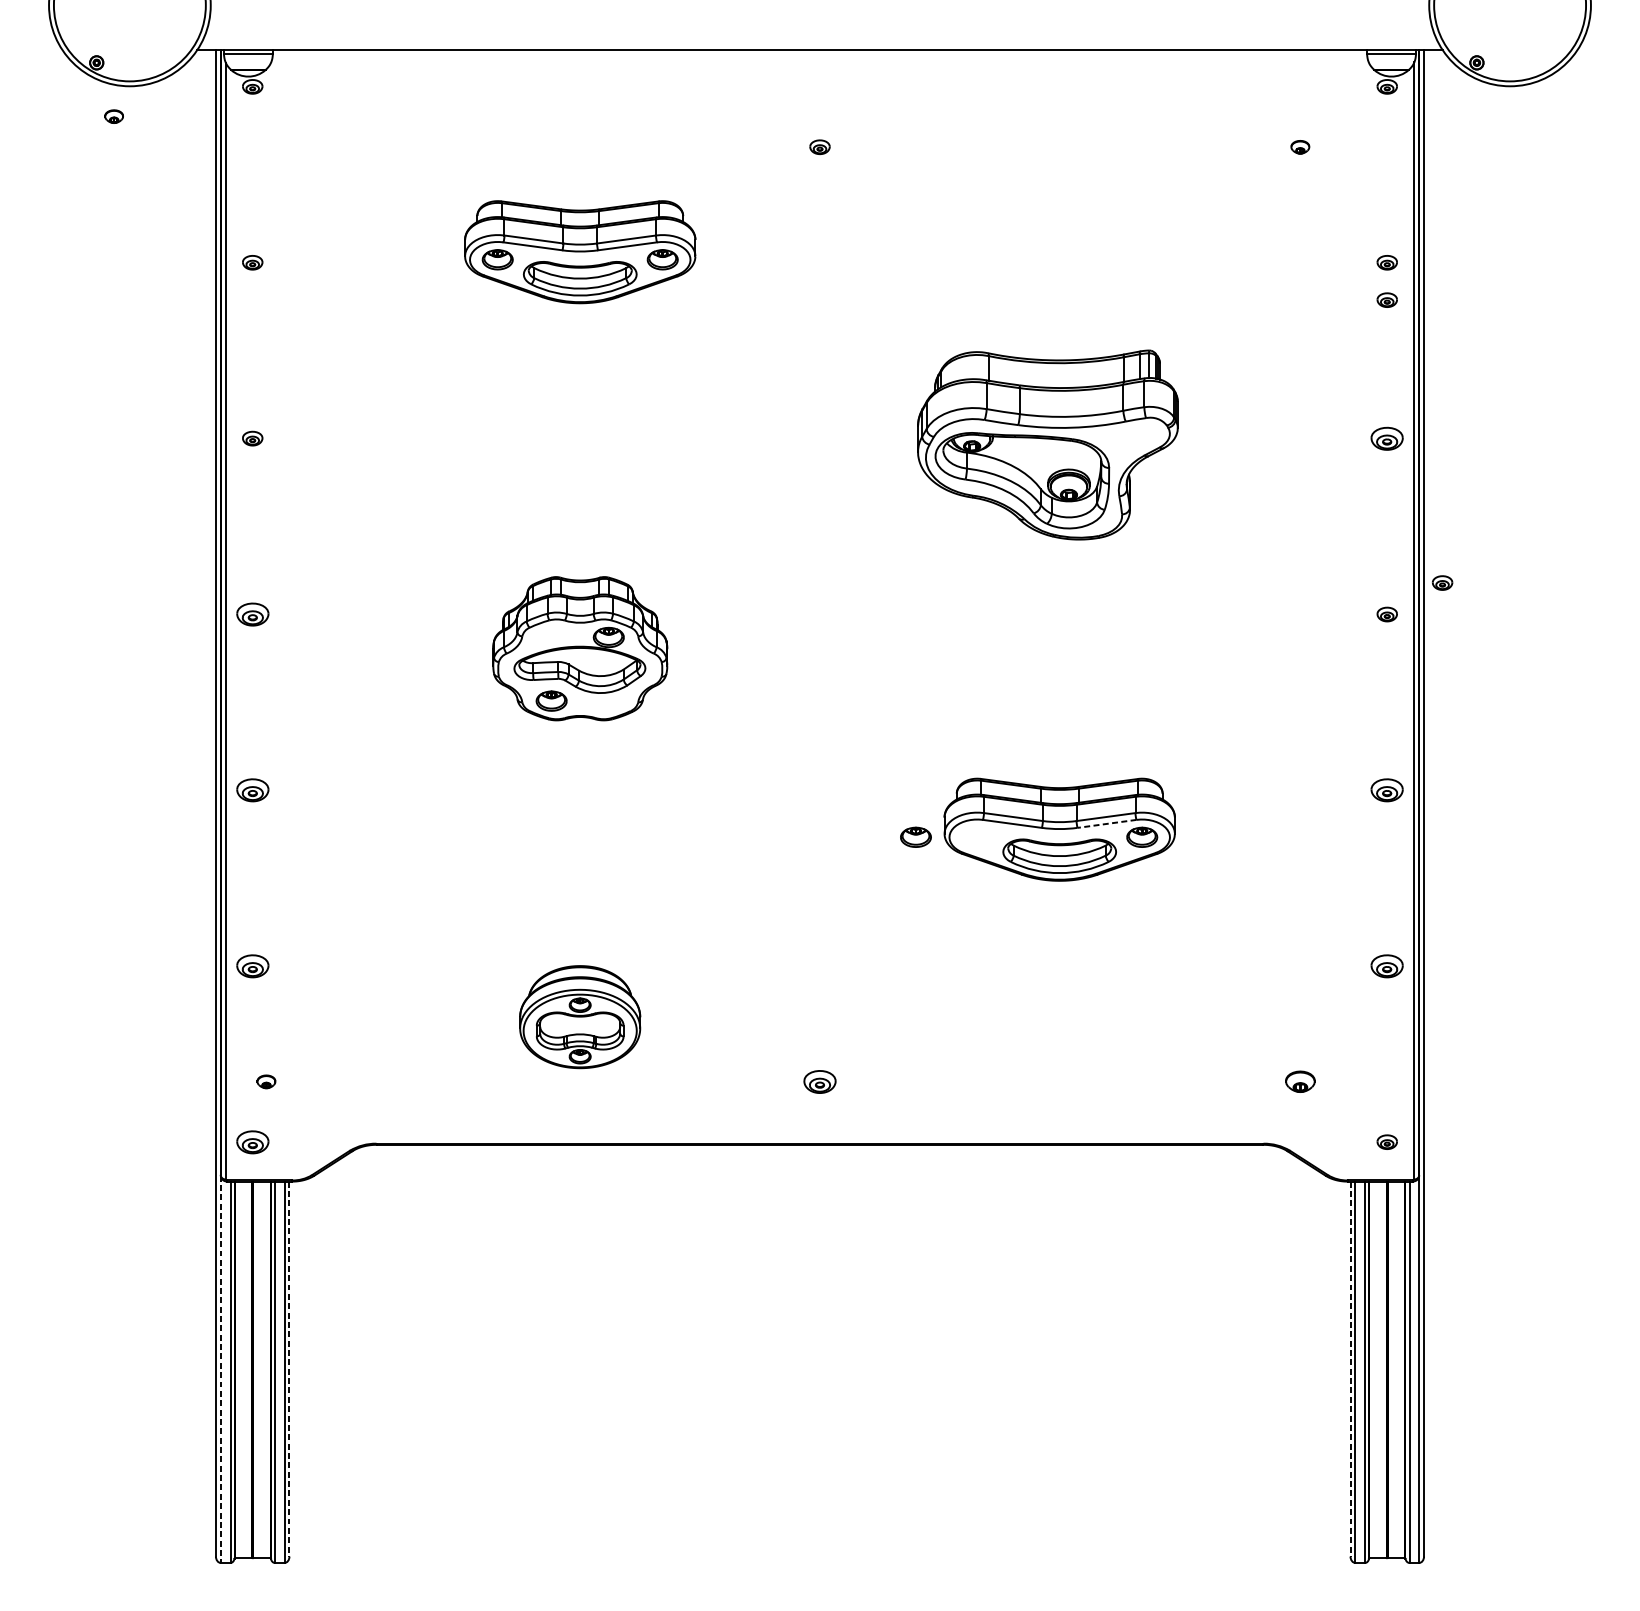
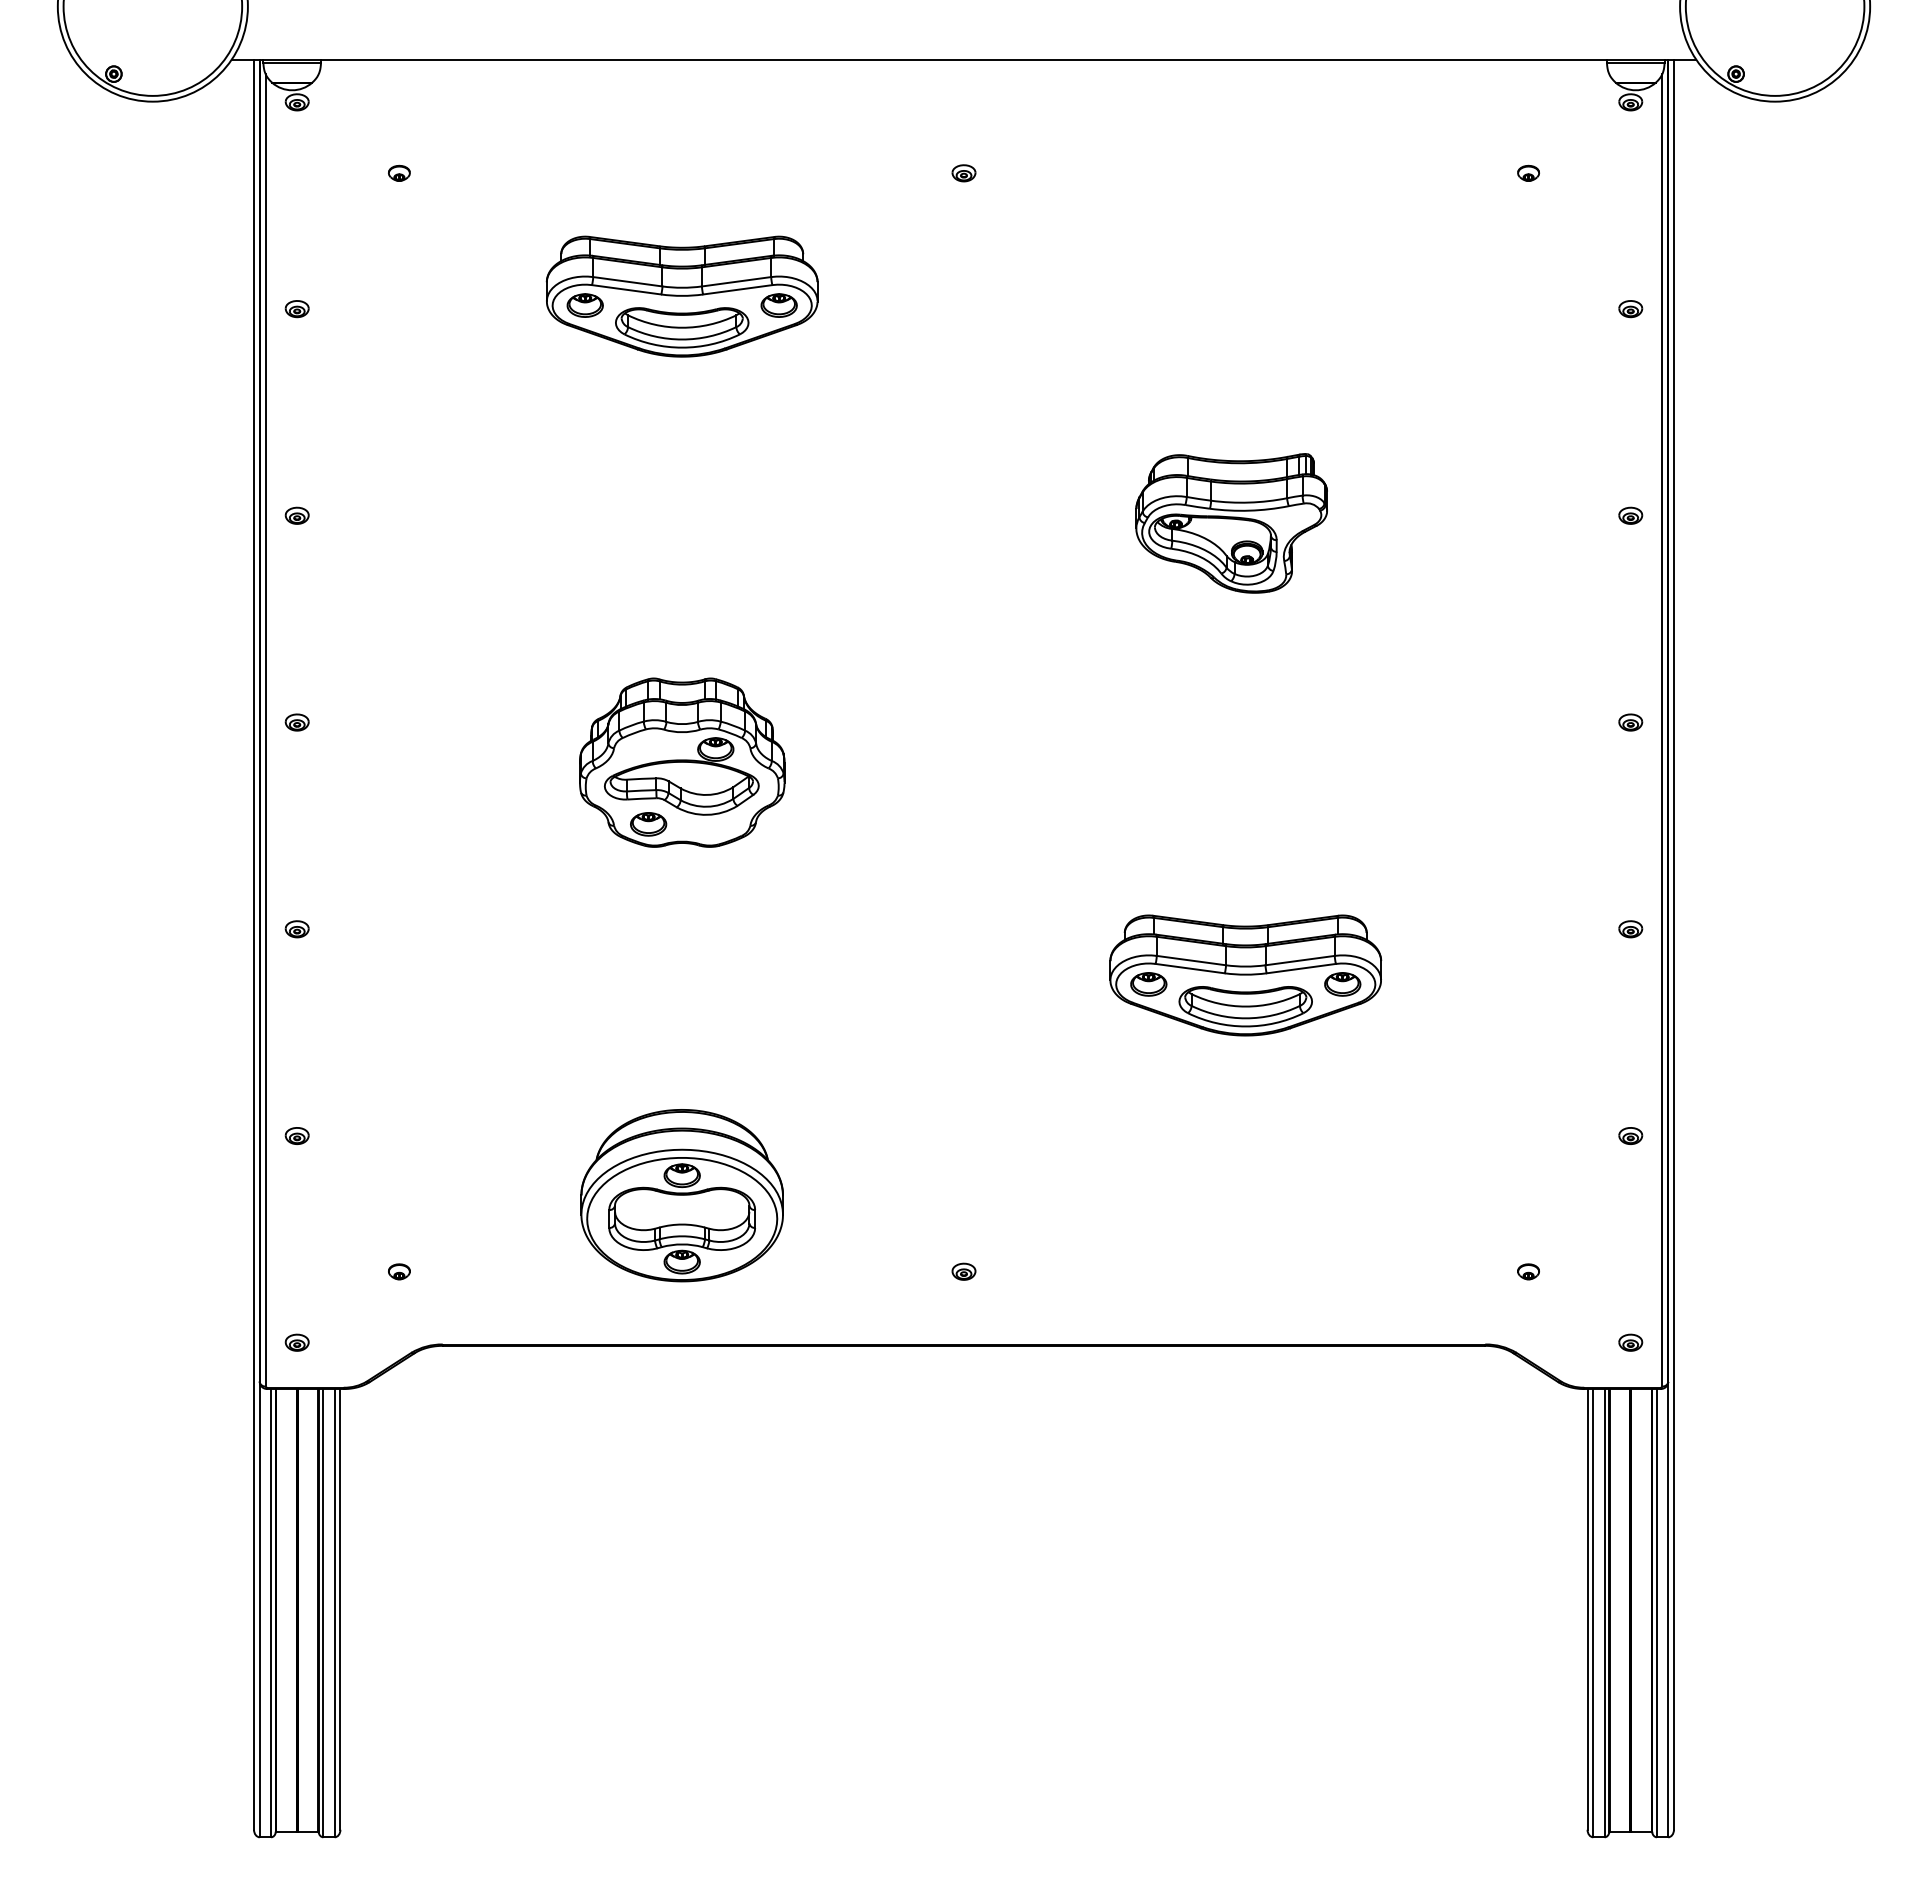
part: (114, 115) -> (399, 172), moved
part: (1387, 300) -> (1630, 353), removed
part: (1387, 438) -> (1630, 515), size x0.62
part: (1047, 445) -> (1231, 523), size x0.62
part: (1442, 583) -> (1695, 685), removed
part: (252, 614) -> (296, 722), size x0.62
part: (252, 790) -> (296, 929), size x0.62
part: (1387, 790) -> (1630, 929), size x0.62
line: (1107, 823) -> (1301, 968), dashed -> solid
part: (915, 837) -> (1148, 984), moved
part: (252, 965) -> (296, 1135), size x0.62
part: (1387, 965) -> (1630, 1135), size x0.62
part: (579, 1016) -> (681, 1195), size x1.43
part: (266, 1081) -> (399, 1271), moved
part: (819, 1081) -> (963, 1271), size x0.62
part: (1300, 1081) -> (1528, 1271), size x0.62
part: (252, 1141) -> (296, 1342), size x0.62
line: (220, 1369) -> (259, 1609), dashed -> solid
line: (289, 1369) -> (340, 1609), dashed -> solid
line: (1350, 1369) -> (1587, 1609), dashed -> solid

